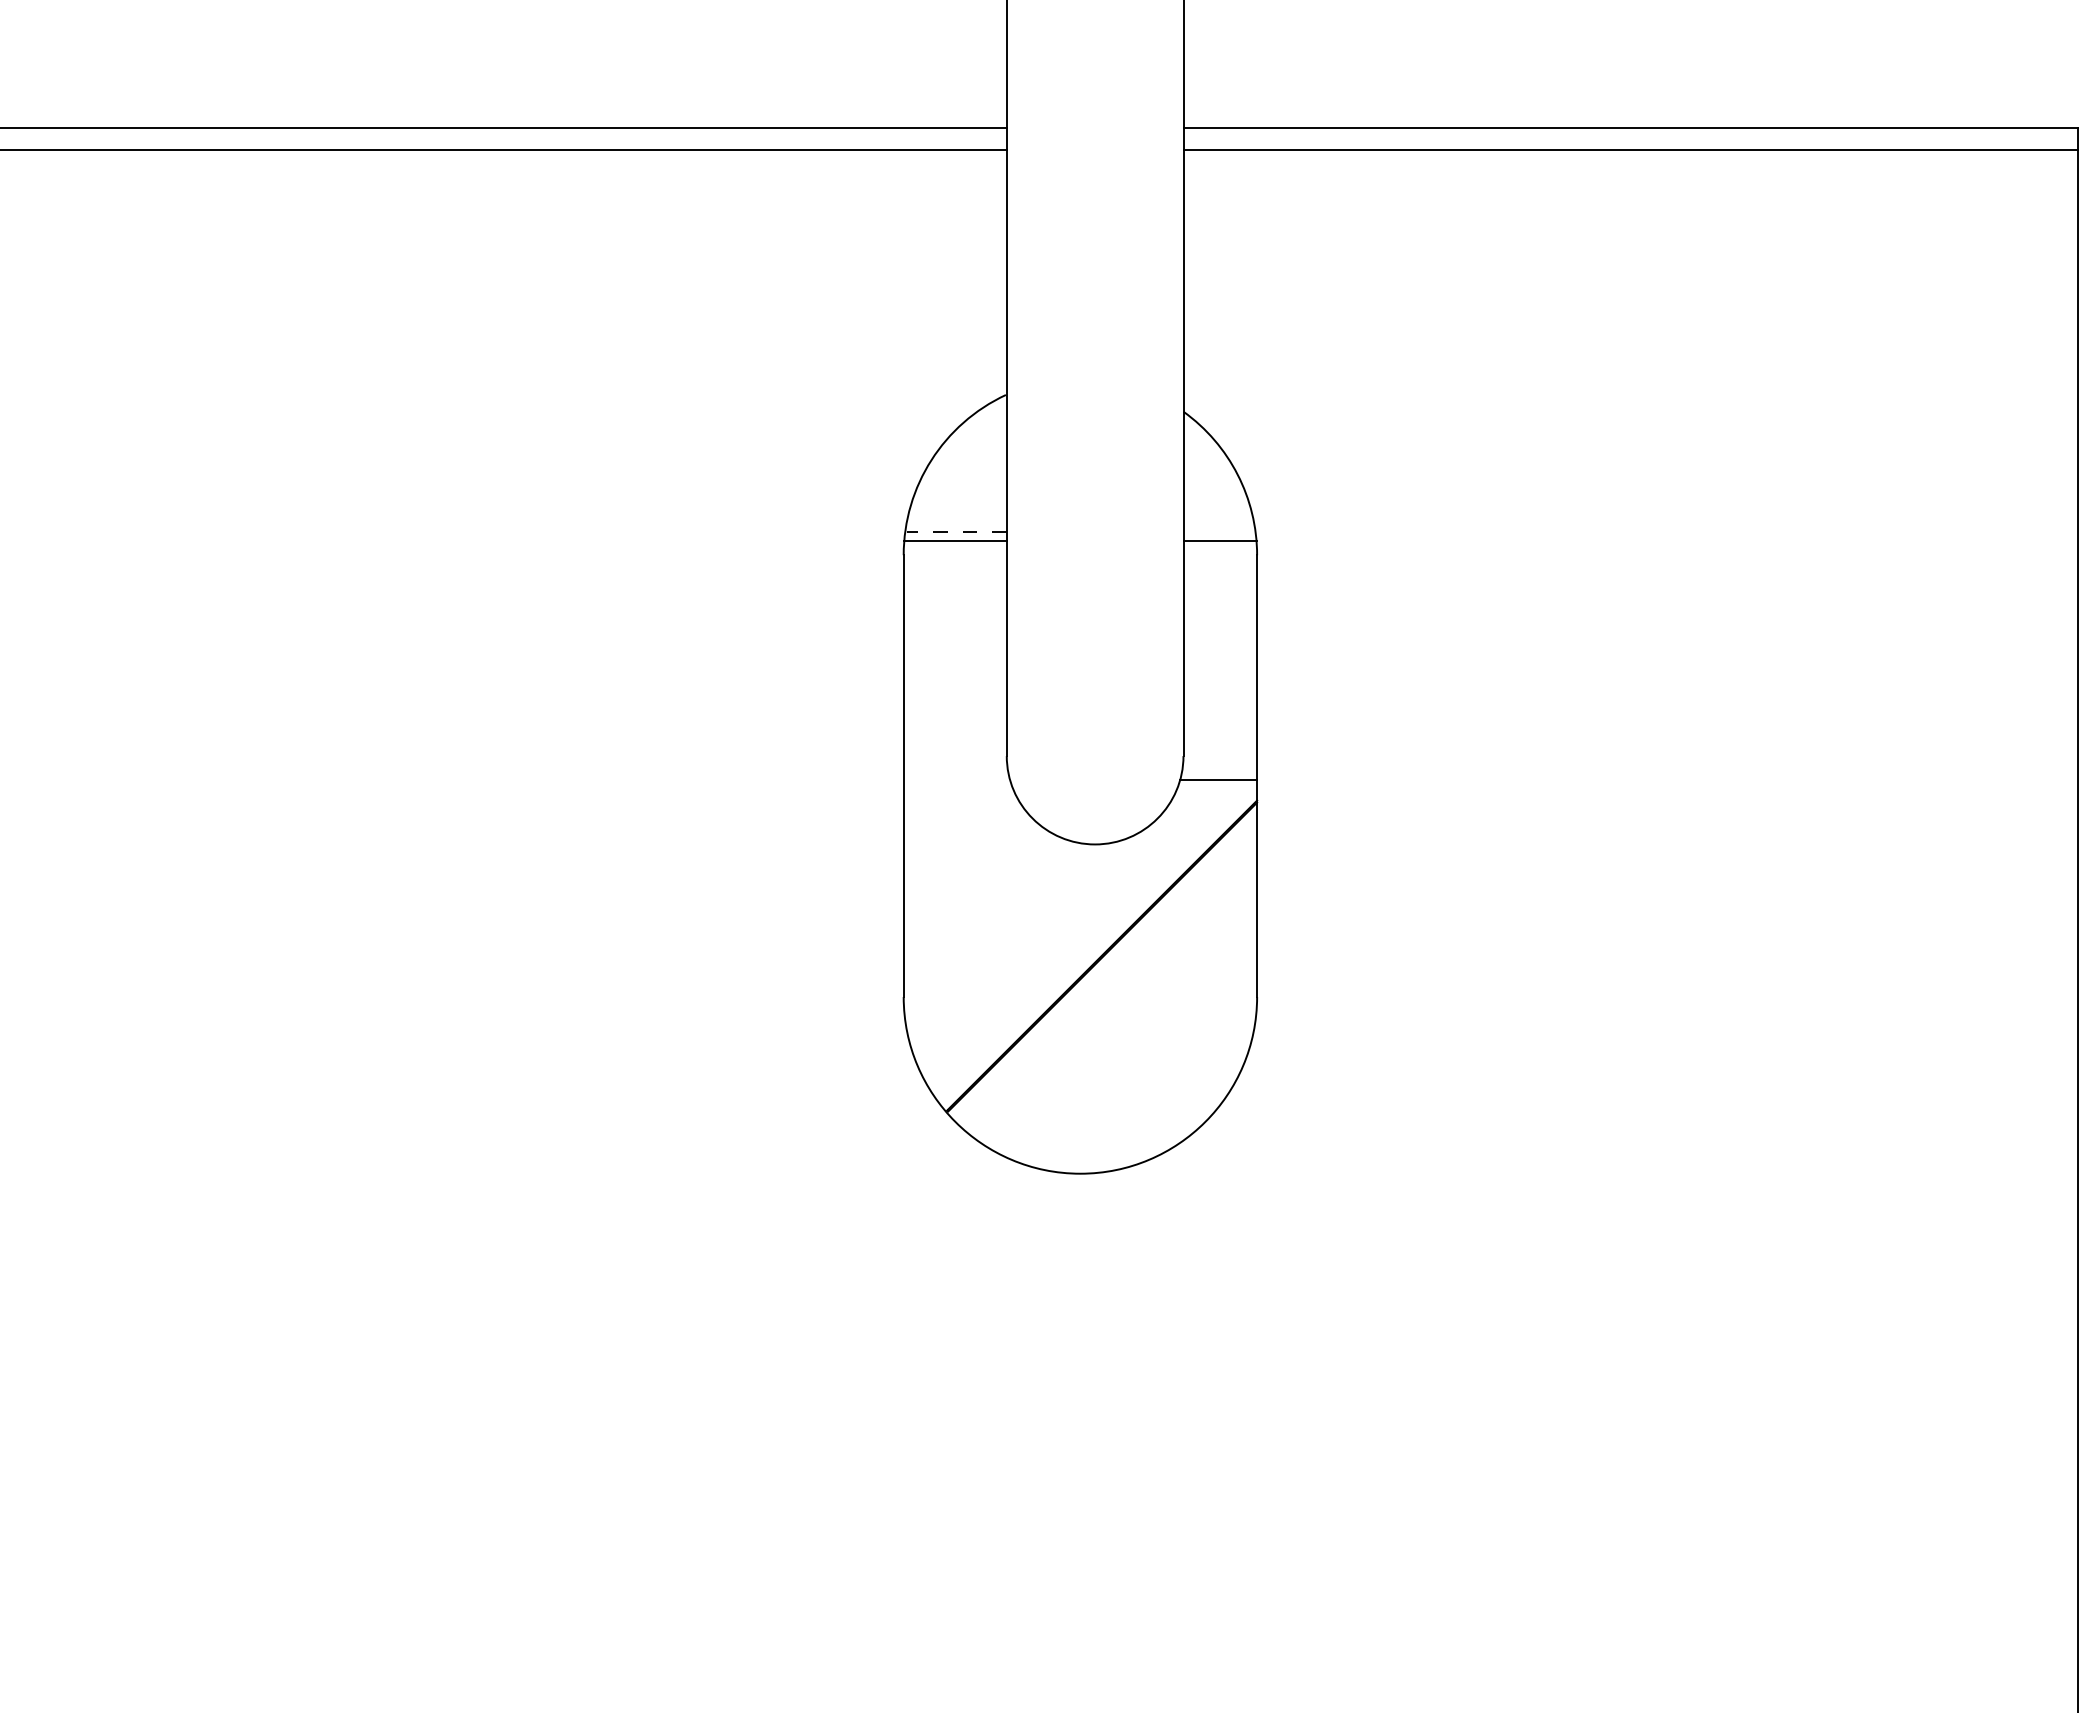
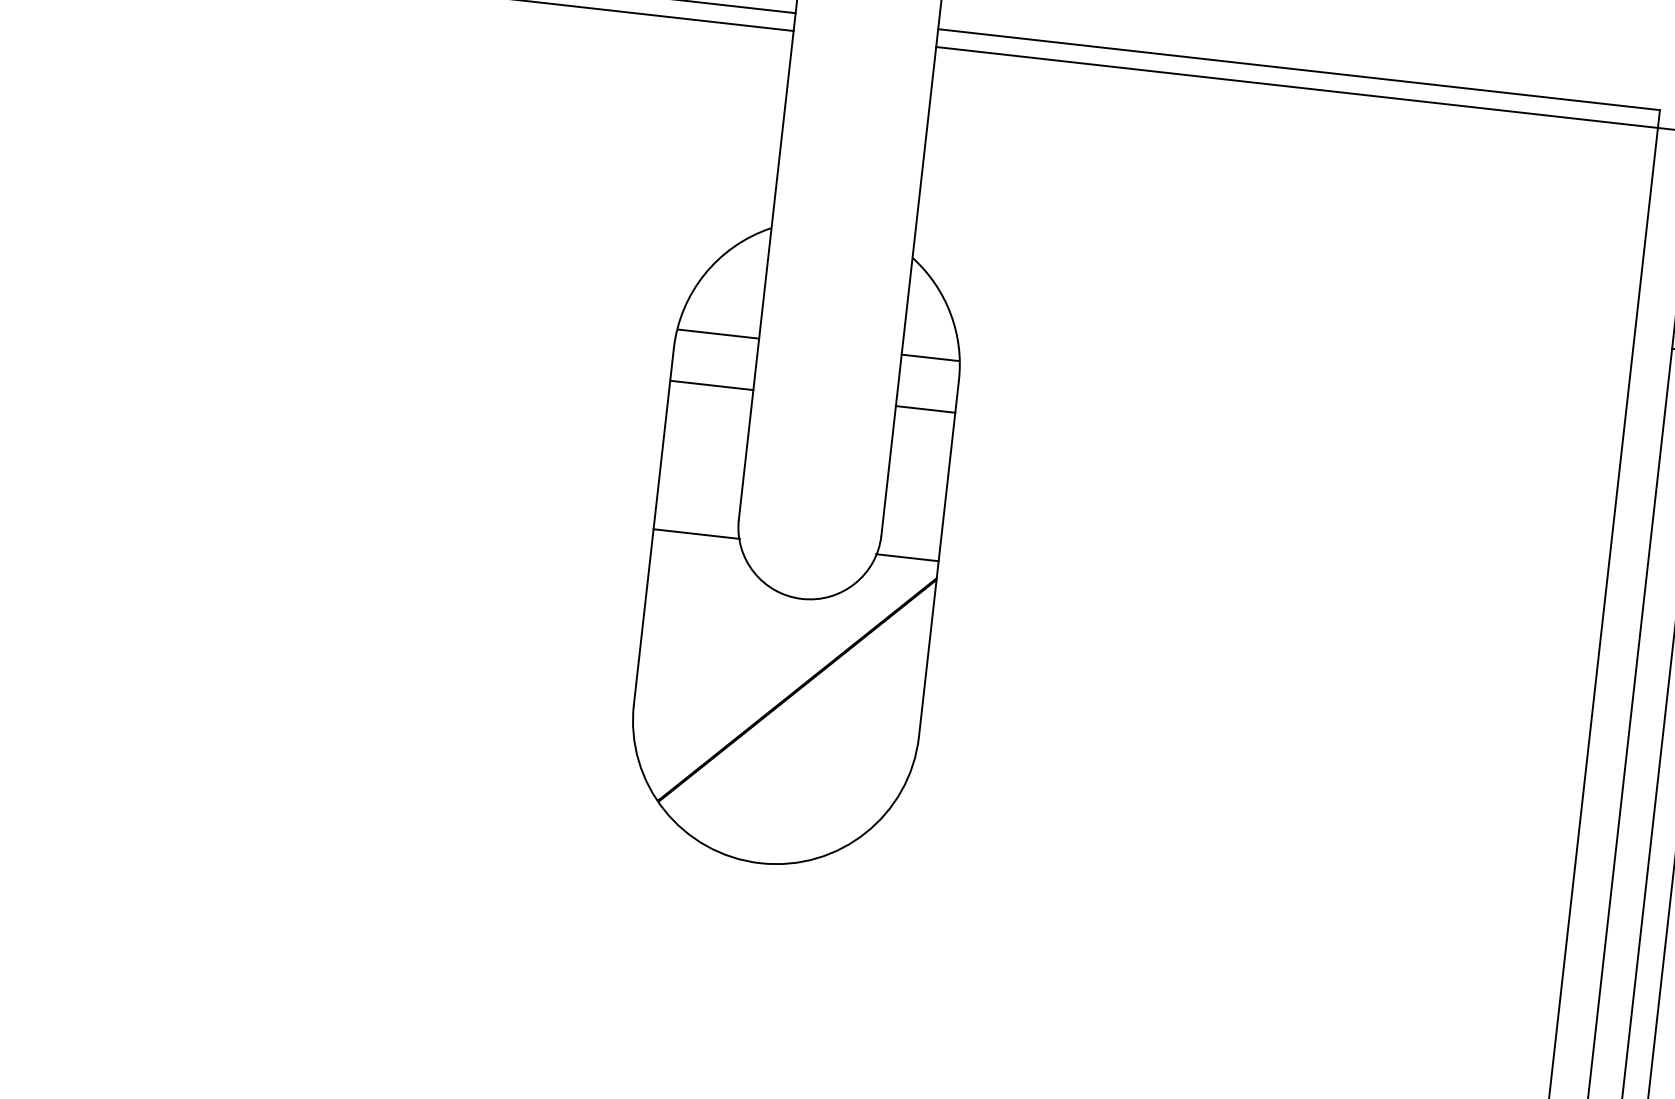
line: (957, 531) -> (719, 334), dashed -> solid
line: (1218, 531) -> (929, 357), added
line: (954, 541) -> (711, 385), moved
line: (1220, 541) -> (925, 409), moved
line: (956, 779) -> (696, 534), added

